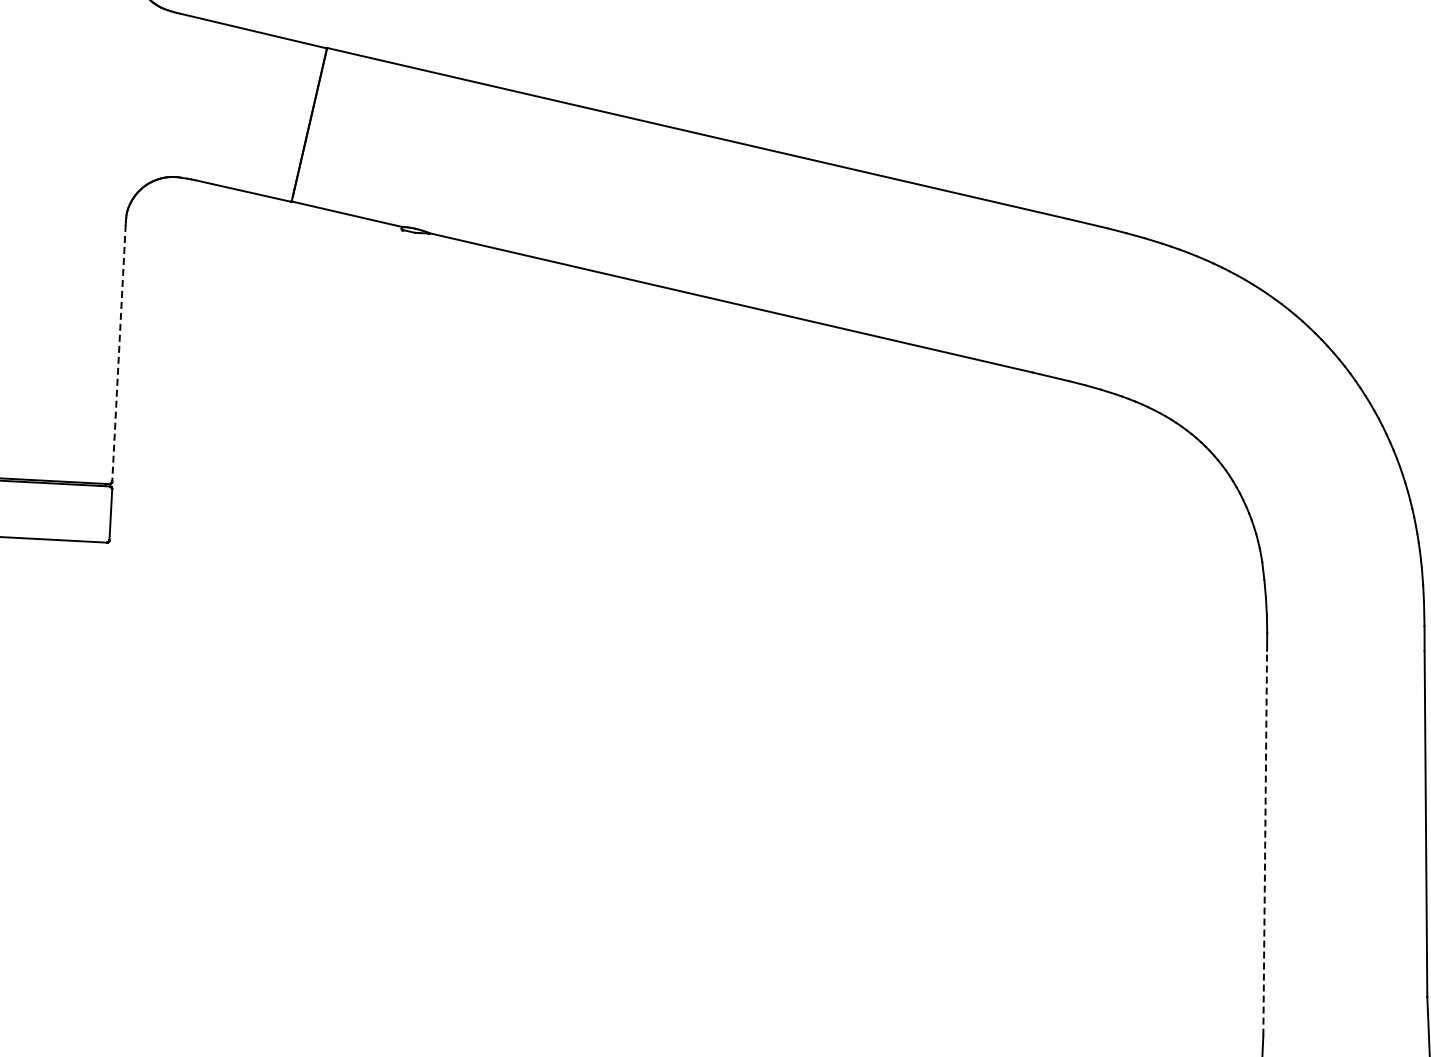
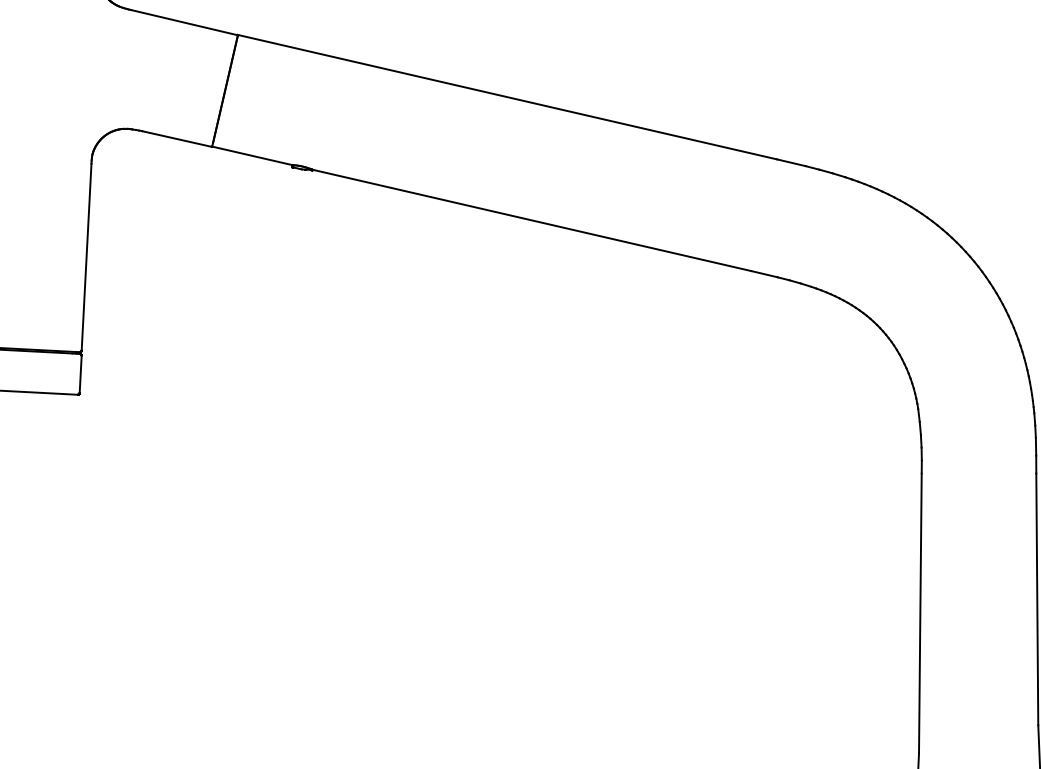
line: (118, 353) -> (86, 257), dashed -> solid
line: (1265, 842) -> (920, 612), dashed -> solid

